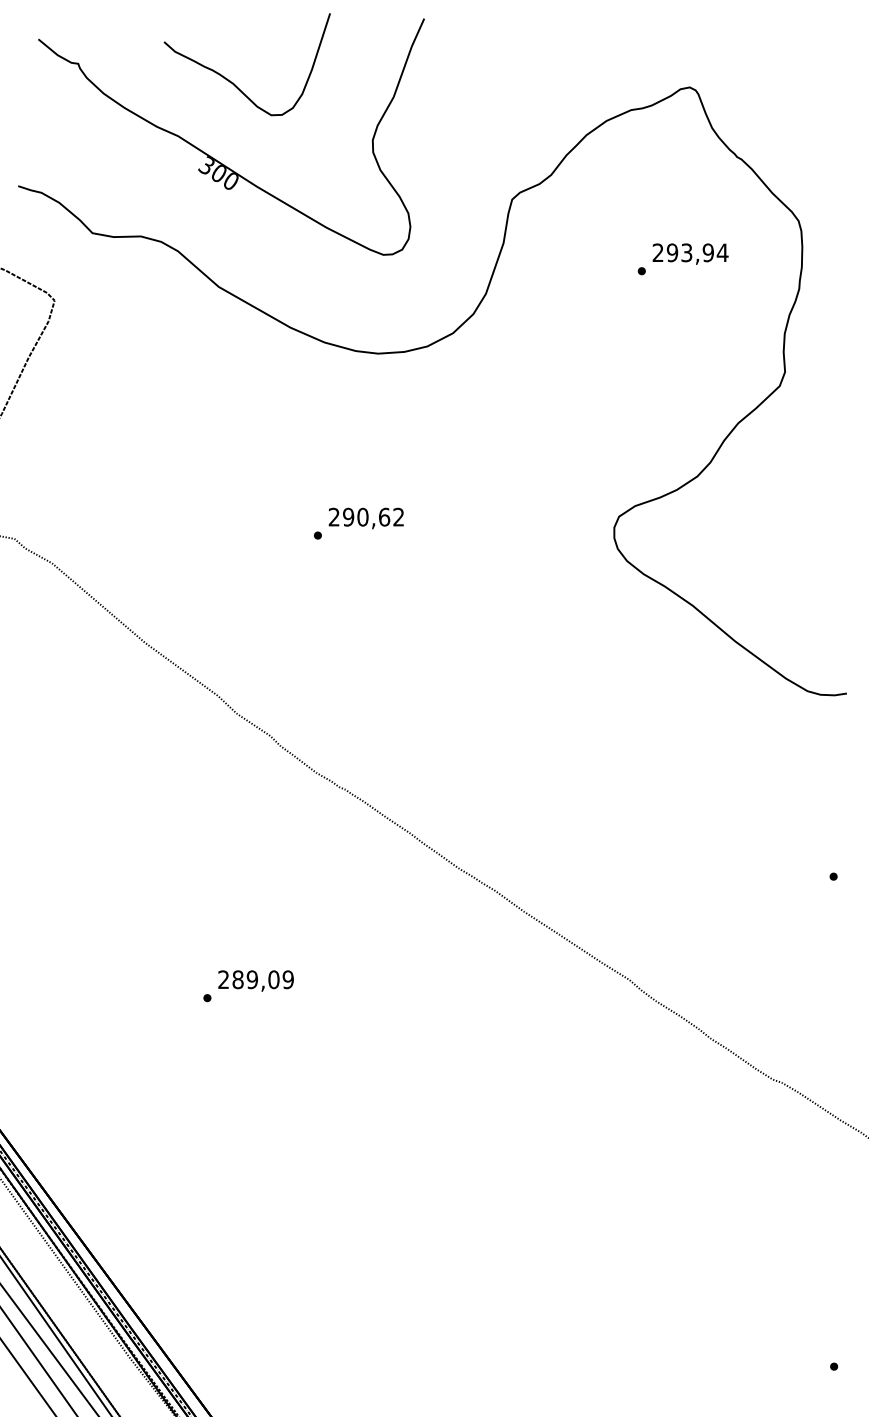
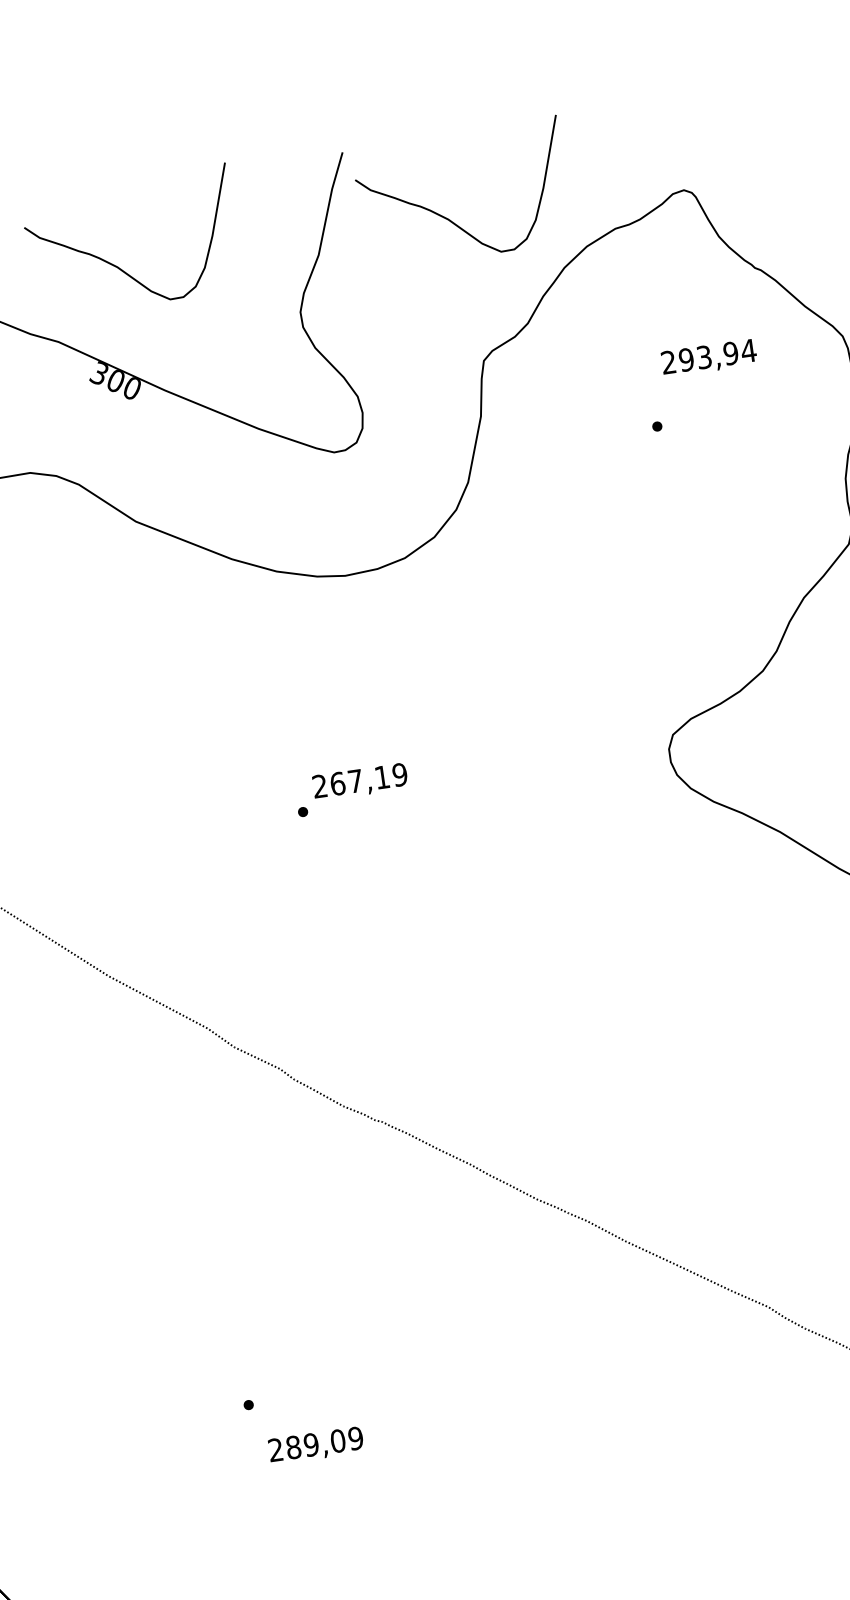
curve: (500, 82) -> (448, 217), added
text: (690, 253) -> (708, 357), moved
text: (373, 516) -> (368, 778), 290,62 -> 267,19
text: (255, 980) -> (315, 1445), moved

